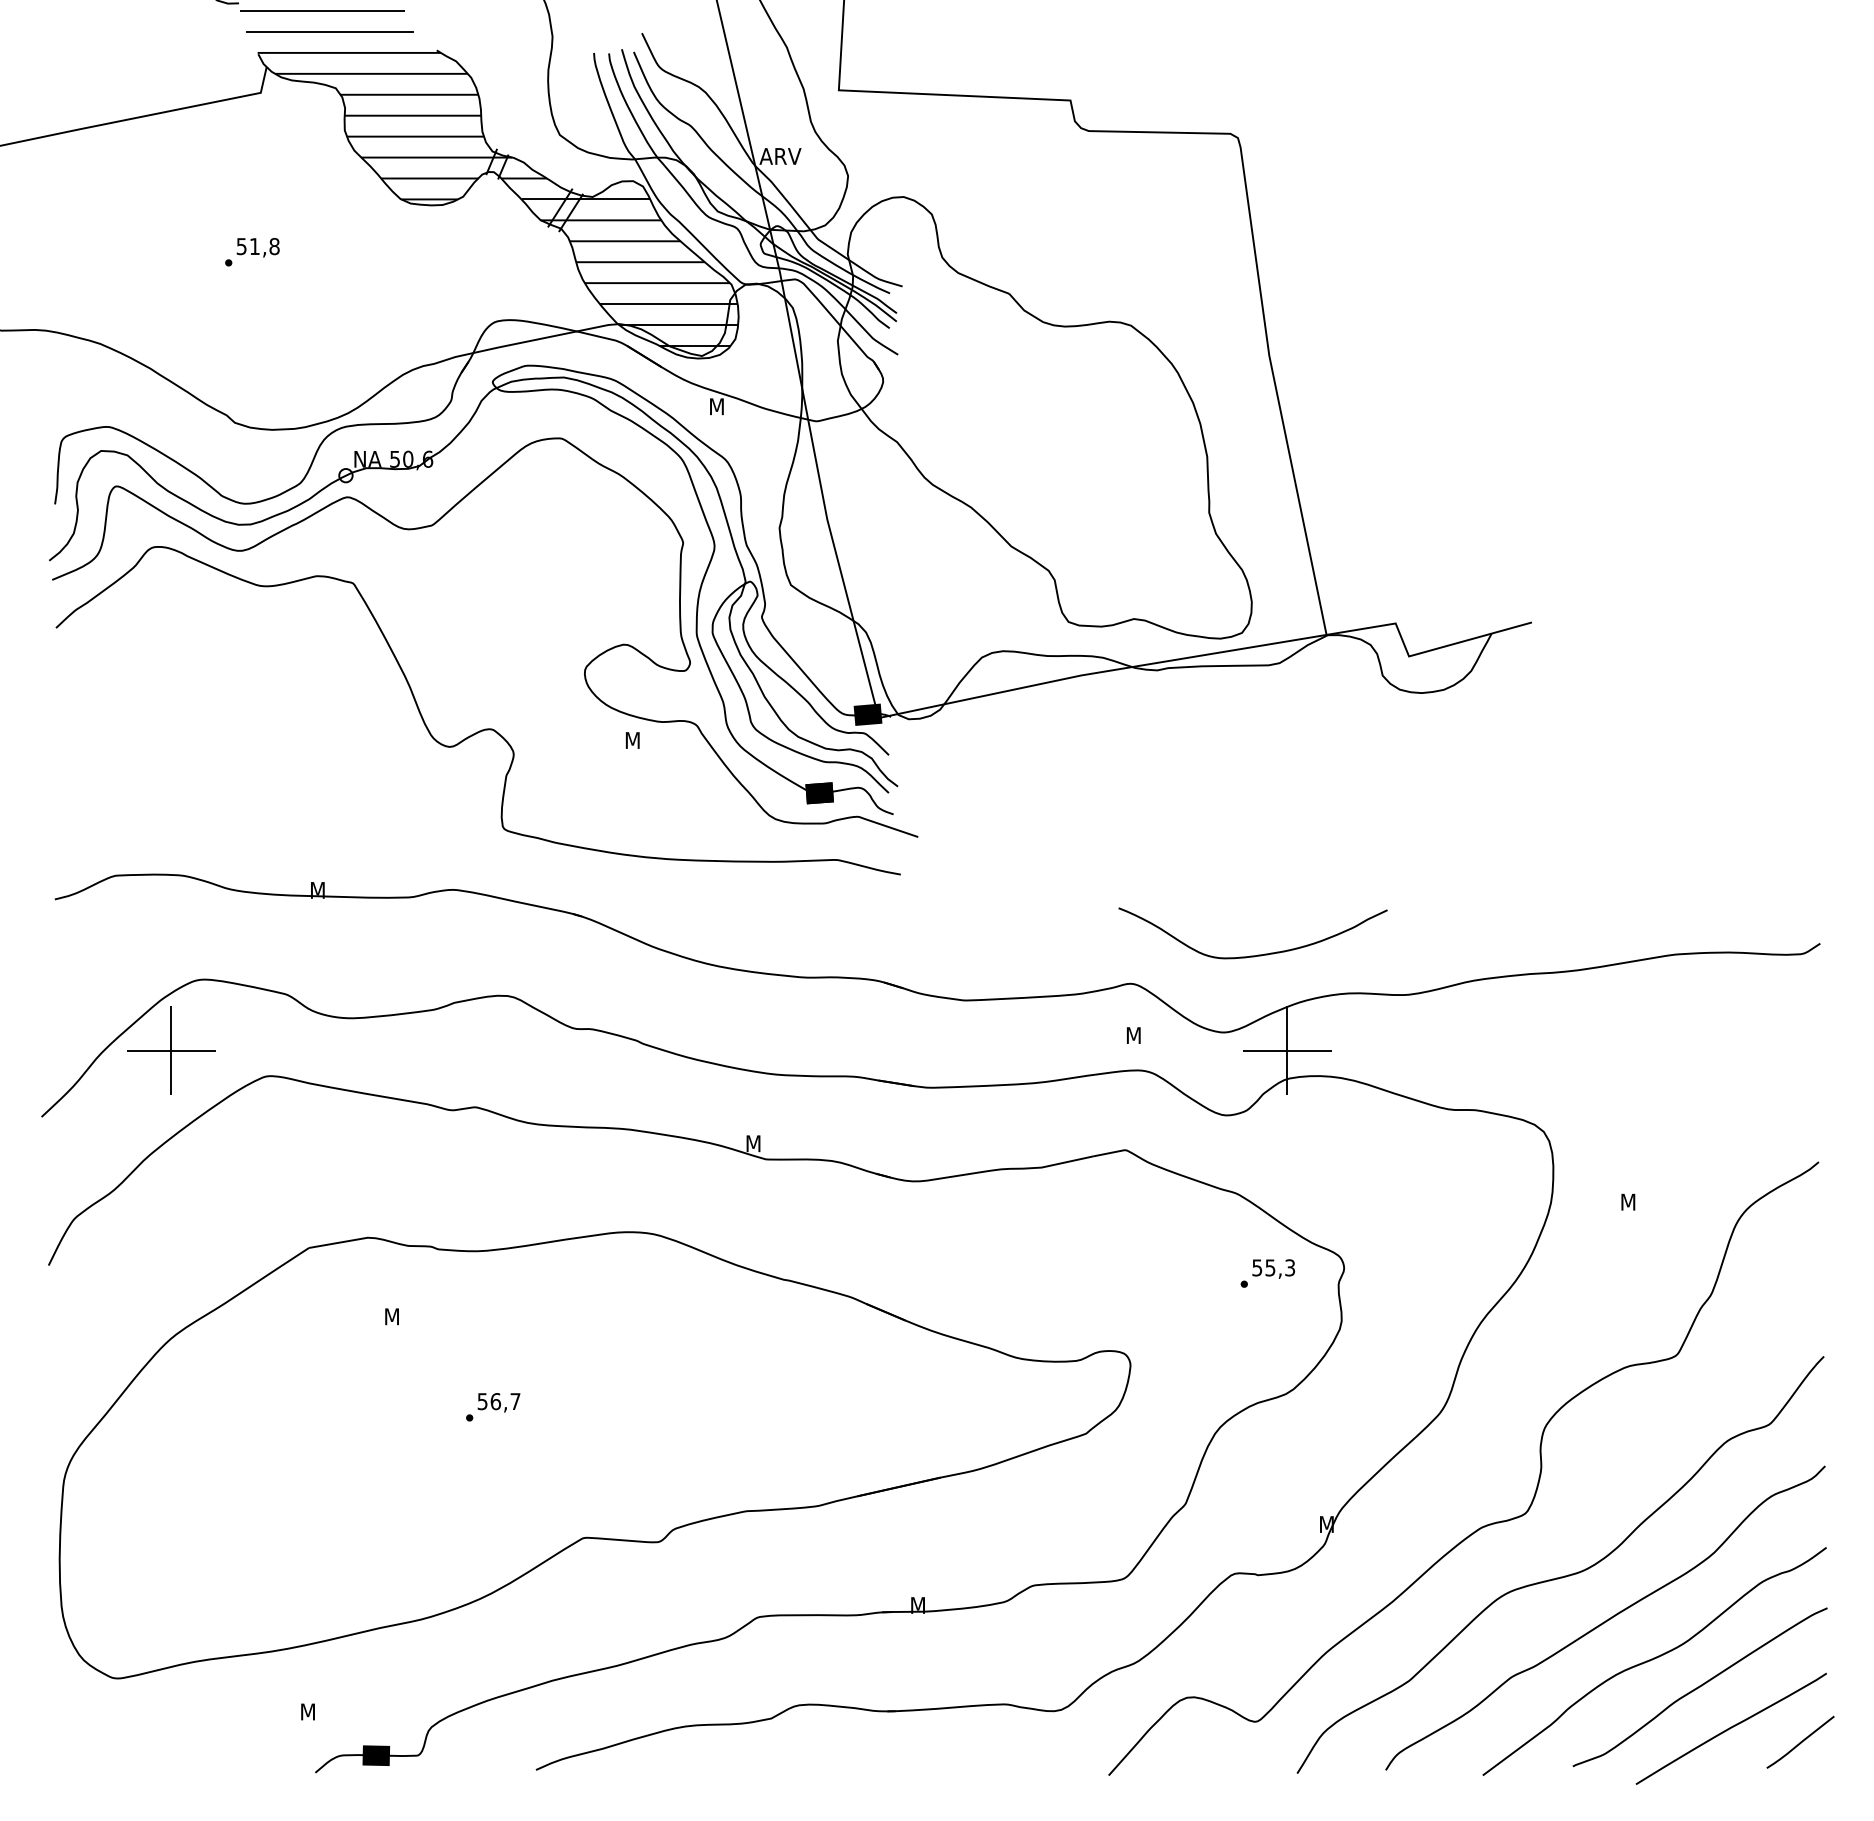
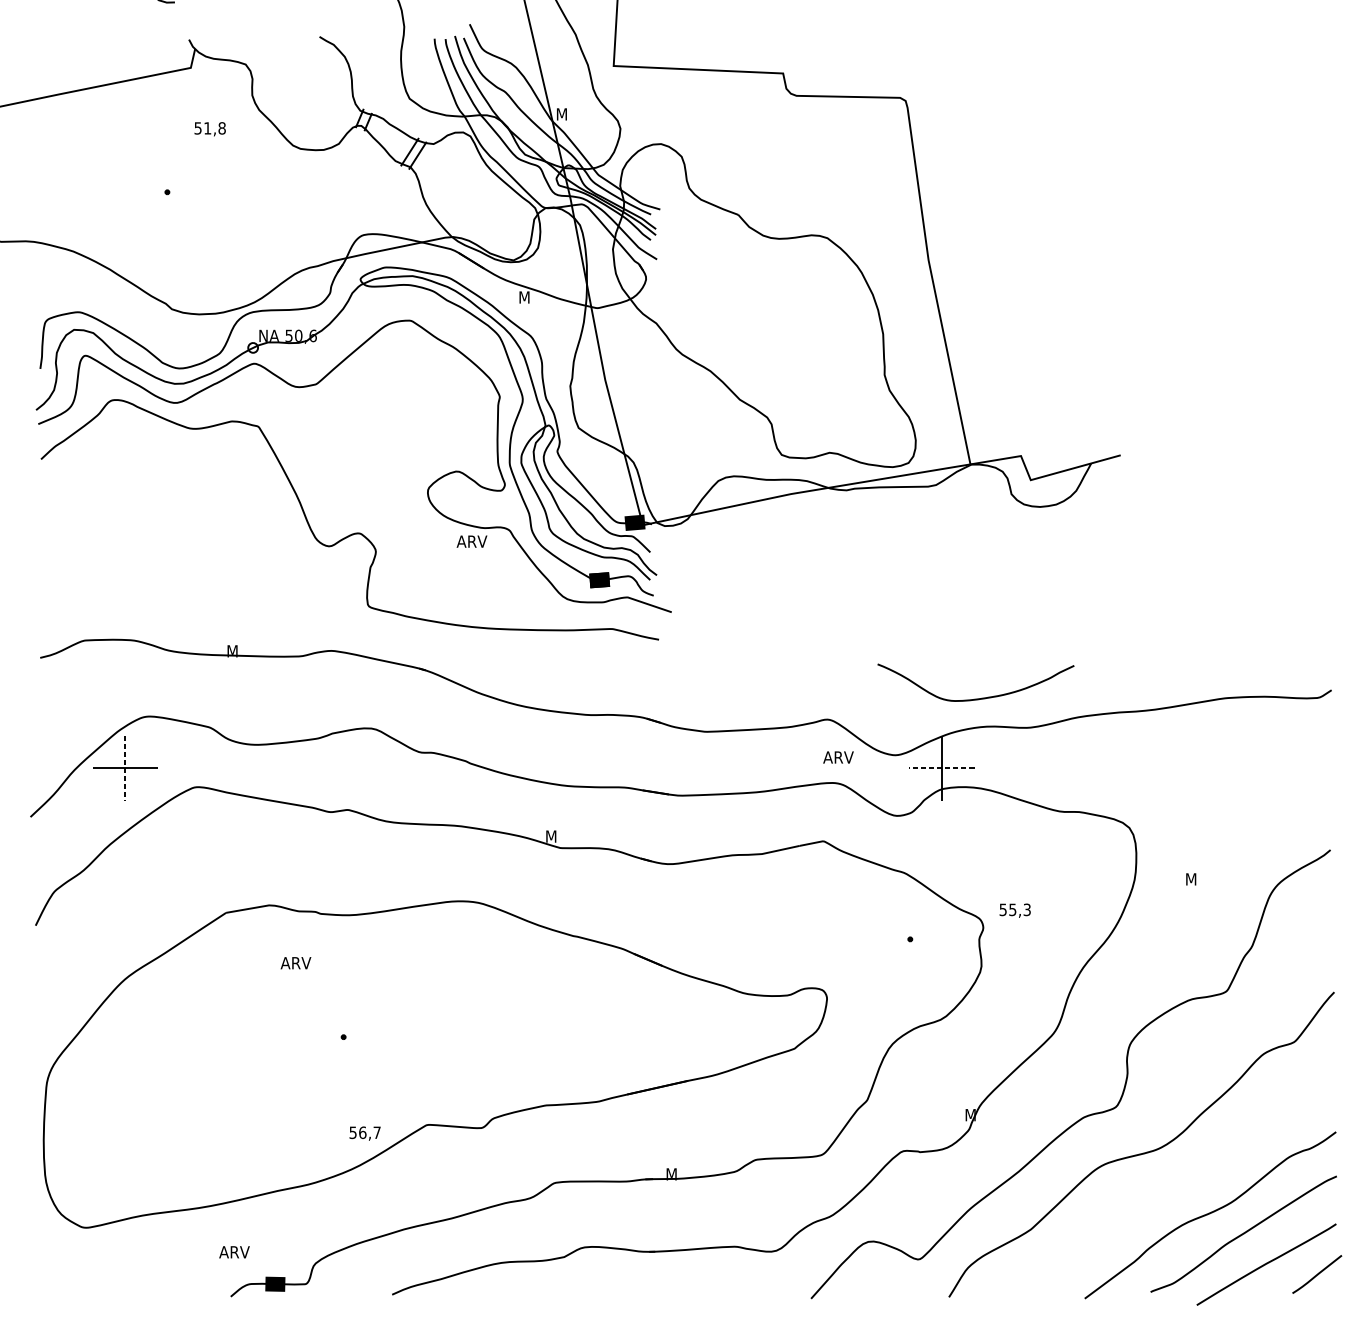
text: (780, 156) -> (571, 114), ARV -> M
hatch: (489, 178) -> (358, 130), removed
text: (257, 247) -> (209, 129), moved
text: (645, 740) -> (472, 541), M -> ARV
curve: (1257, 954) -> (979, 698), moved
text: (1146, 1035) -> (838, 757), M -> ARV
line: (171, 1050) -> (125, 768), solid -> dashed
line: (1287, 1050) -> (941, 768), solid -> dashed
text: (1273, 1268) -> (1015, 910), moved
text: (404, 1316) -> (295, 962), M -> ARV
text: (498, 1402) -> (364, 1133), moved
curve: (1607, 1619) -> (1175, 1184), removed
text: (320, 1711) -> (234, 1251), M -> ARV

